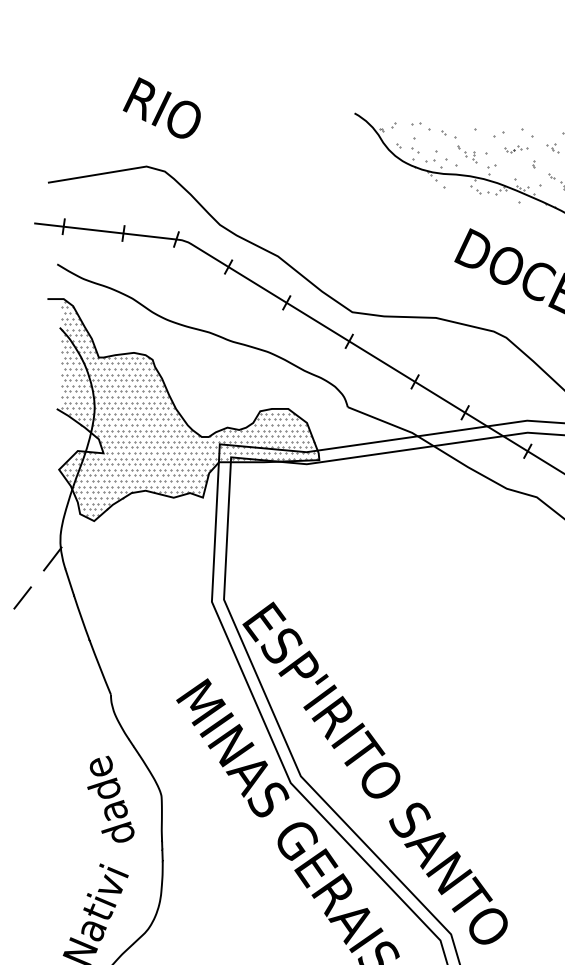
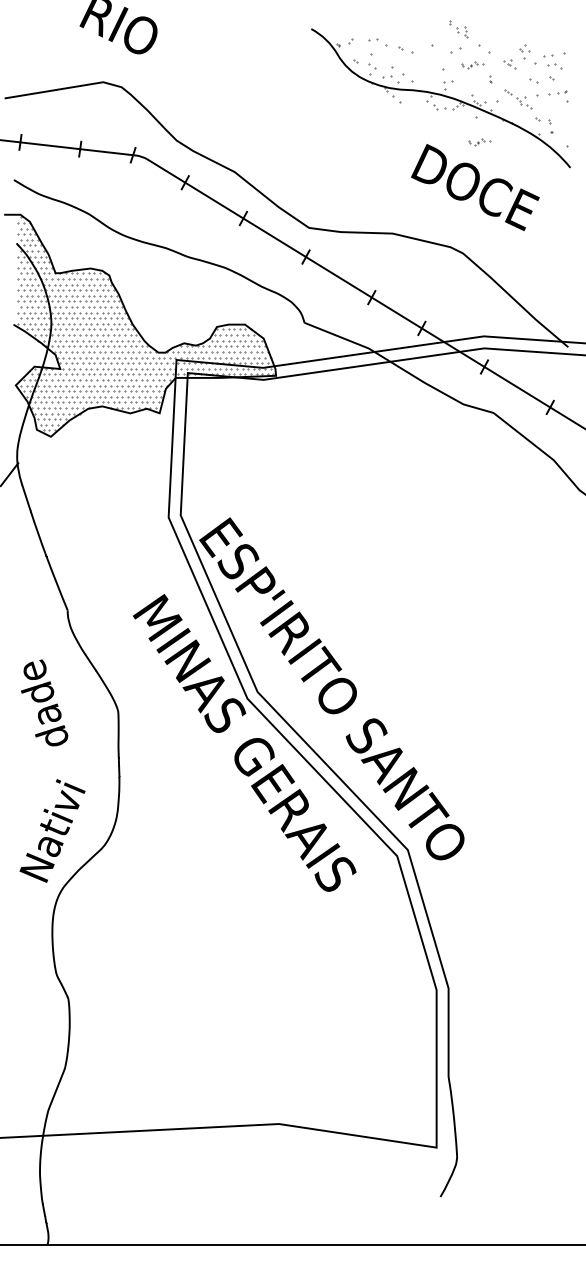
part: (466, 153) -> (458, 29), moved
part: (522, 226) -> (479, 142), added
text: (110, 798) -> (44, 702), moved

